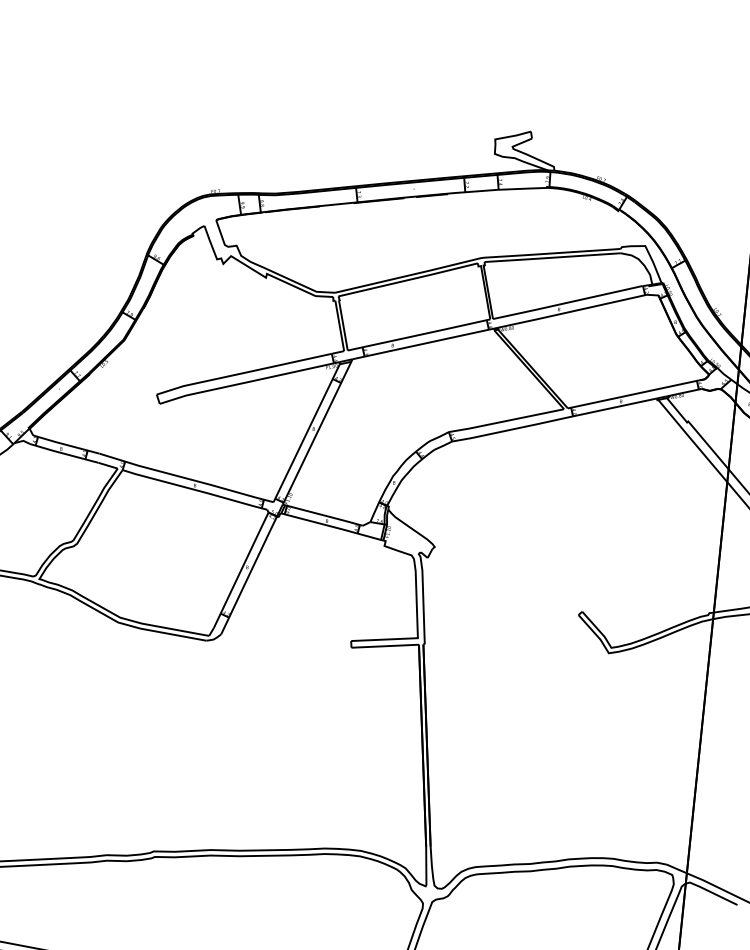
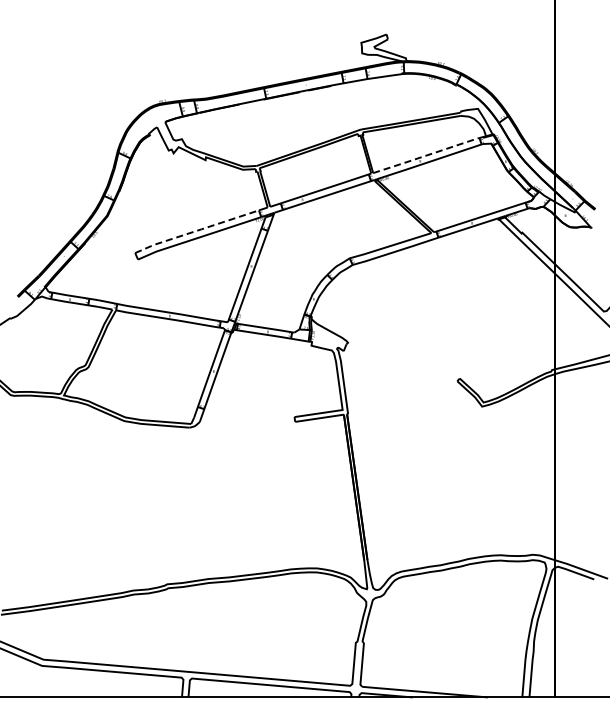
line: (566, 302) -> (425, 155), solid -> dashed
line: (243, 372) -> (196, 230), solid -> dashed

